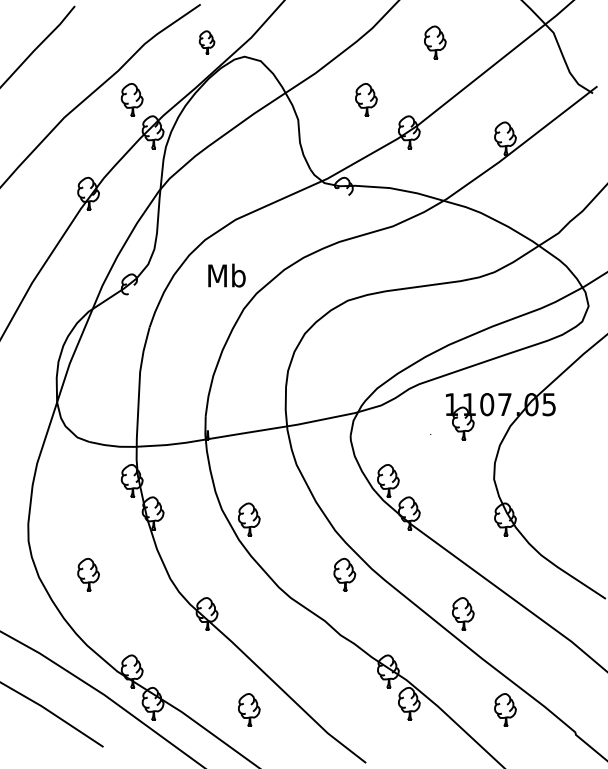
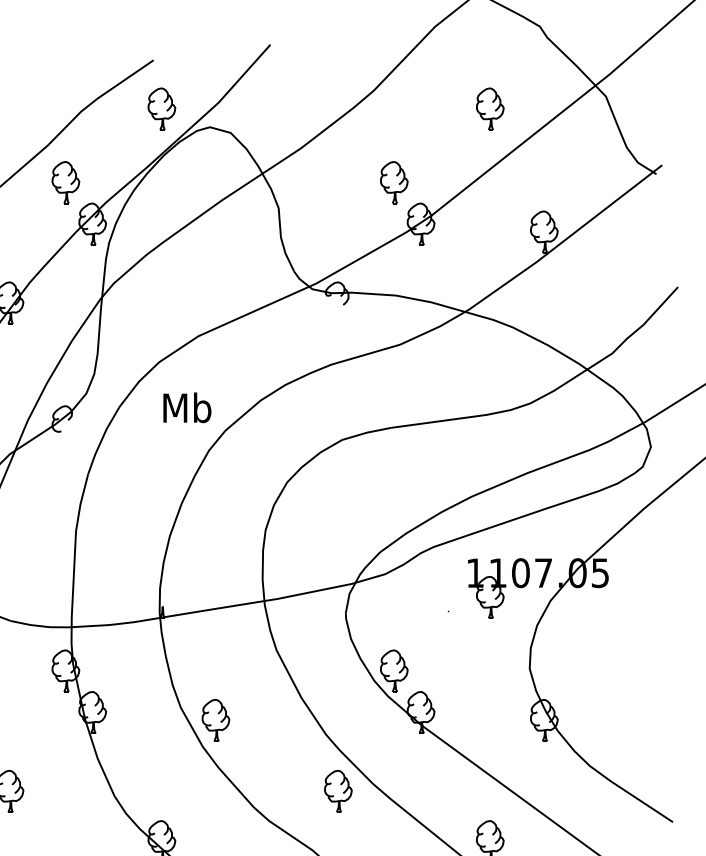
part: (206, 42) -> (161, 108), size x1.43
part: (435, 42) -> (490, 108), moved
part: (366, 99) -> (394, 182), moved

